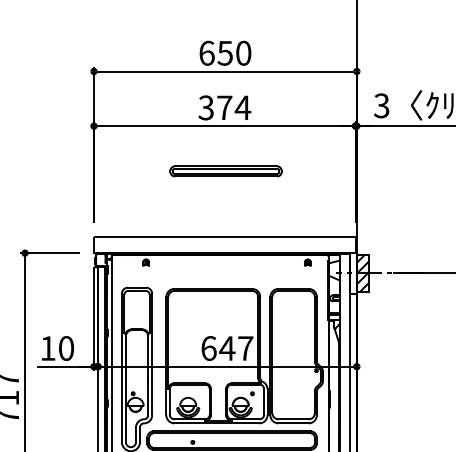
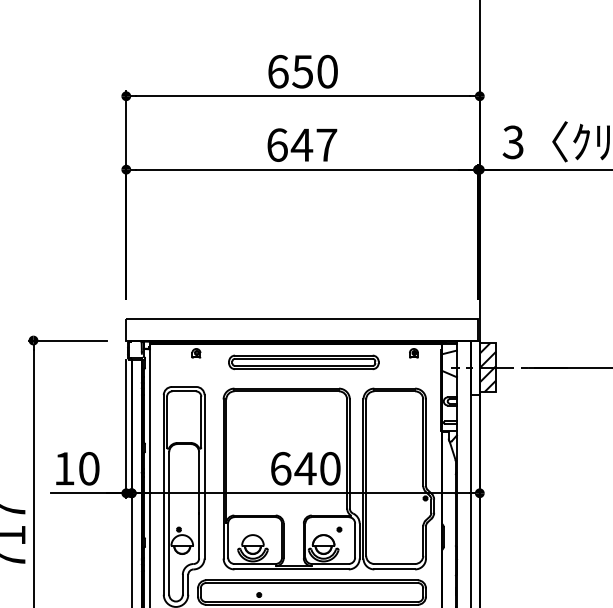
text: (224, 107) -> (301, 144), 374 -> 647
part: (225, 171) -> (303, 362), moved
text: (245, 348) -> (330, 468), 647 -> 640

